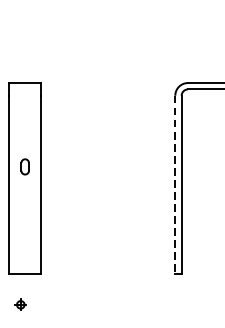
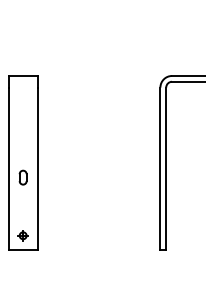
part: (24, 166) -> (22, 177), moved
line: (175, 185) -> (160, 169), dashed -> solid
part: (20, 304) -> (22, 235), moved

